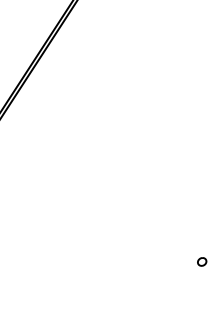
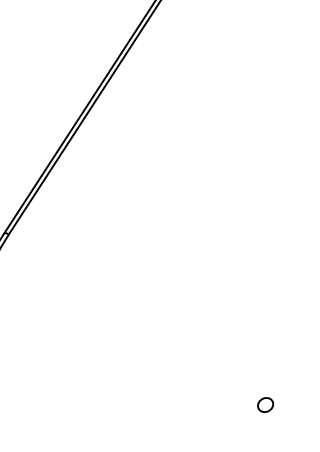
part: (201, 261) -> (265, 404), size x1.43

